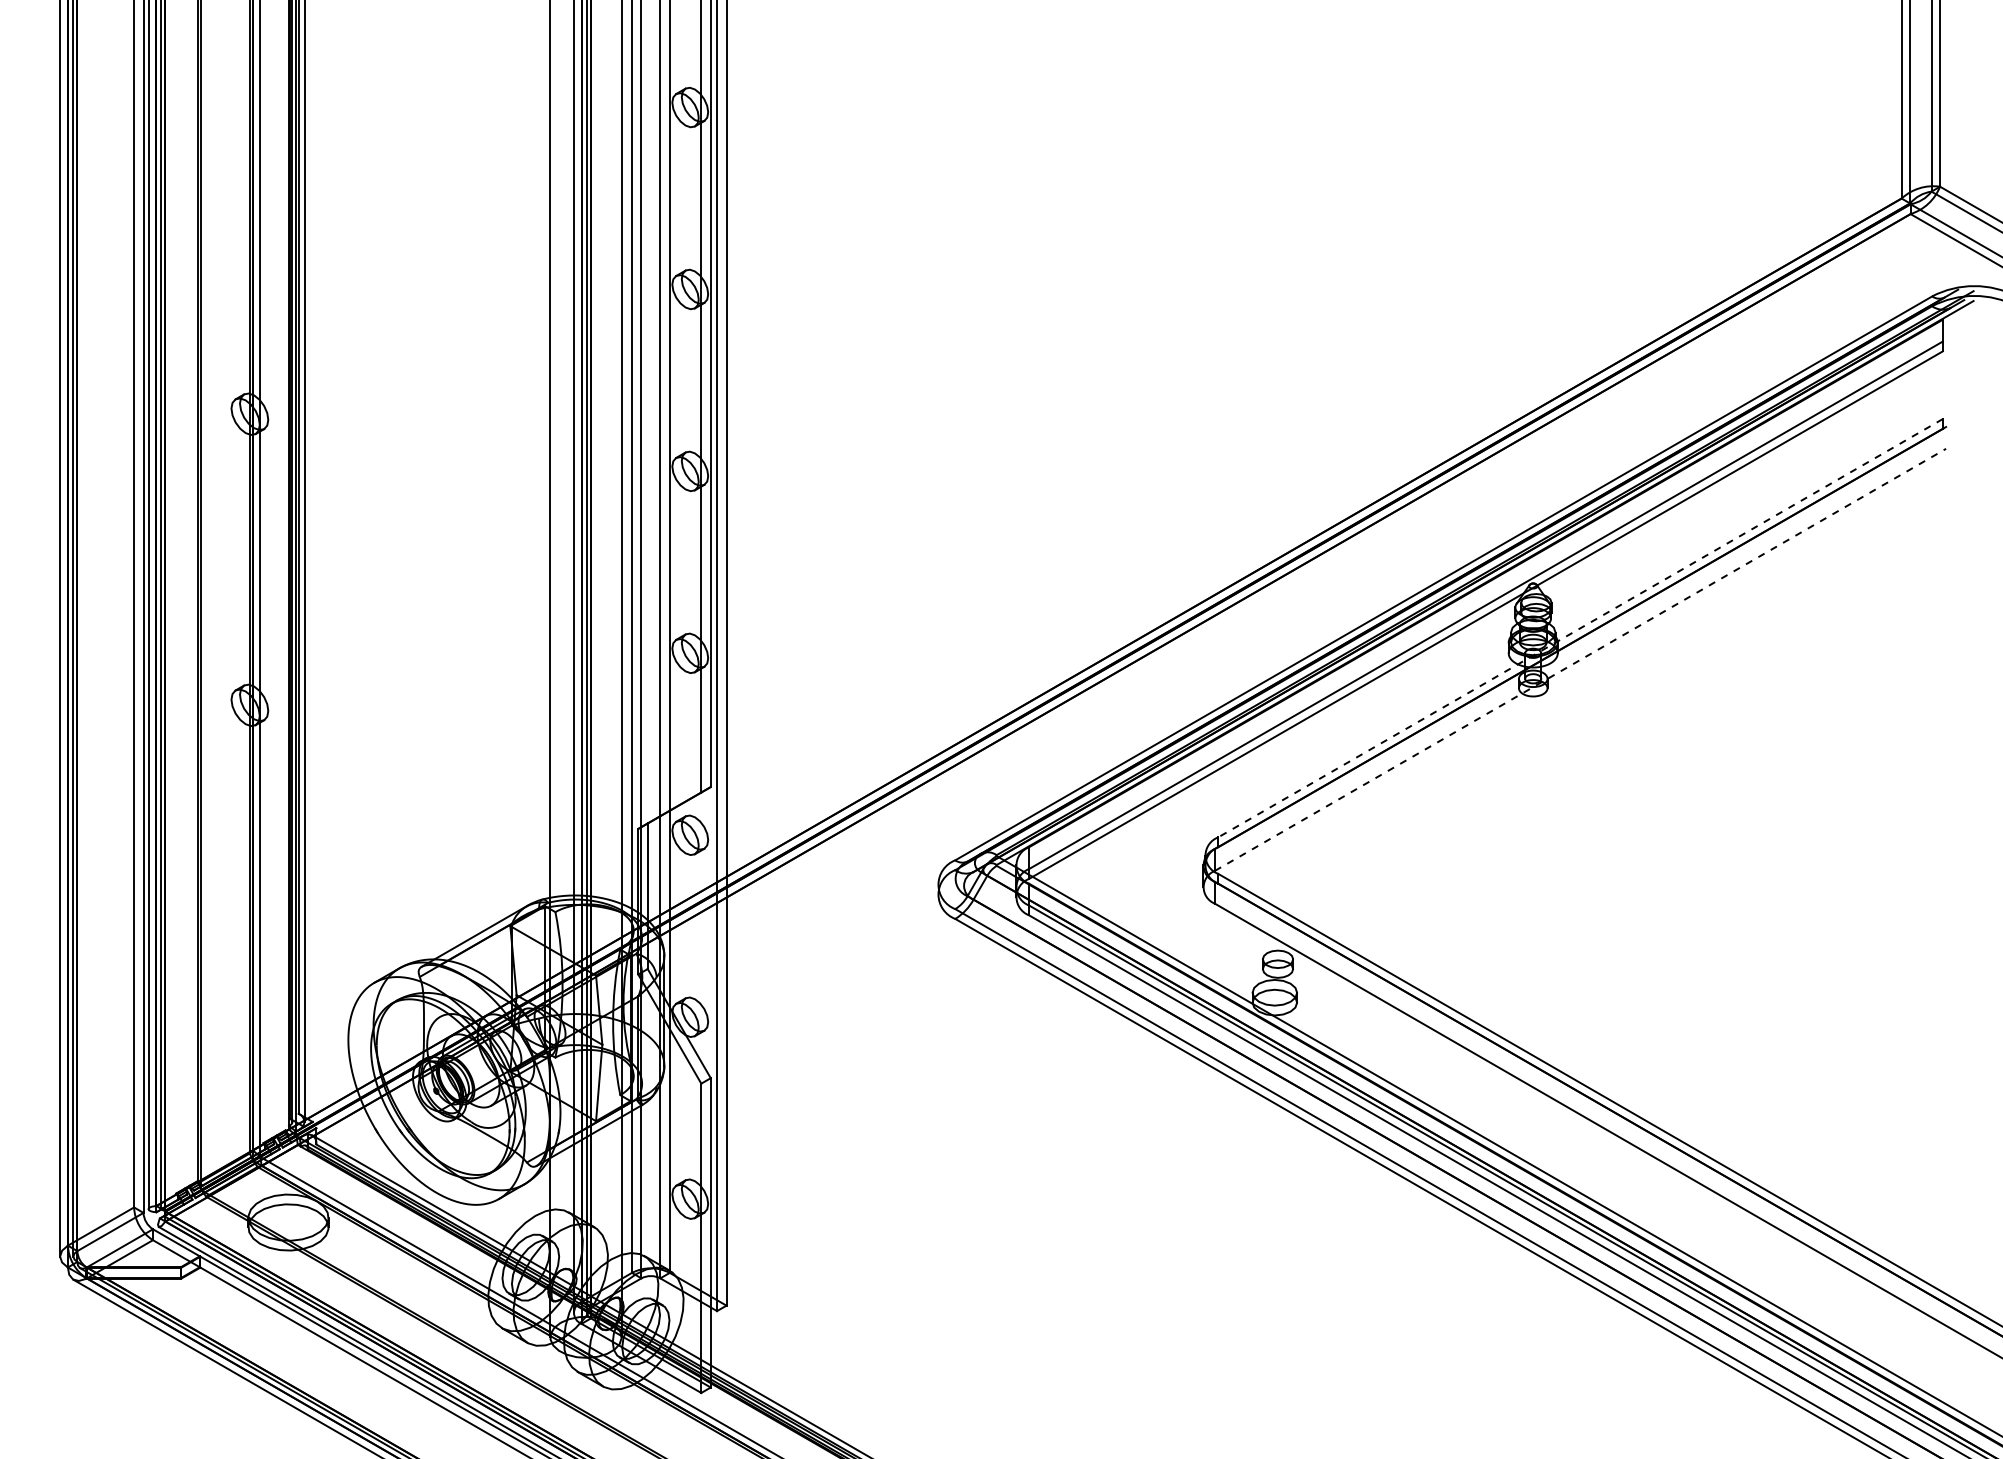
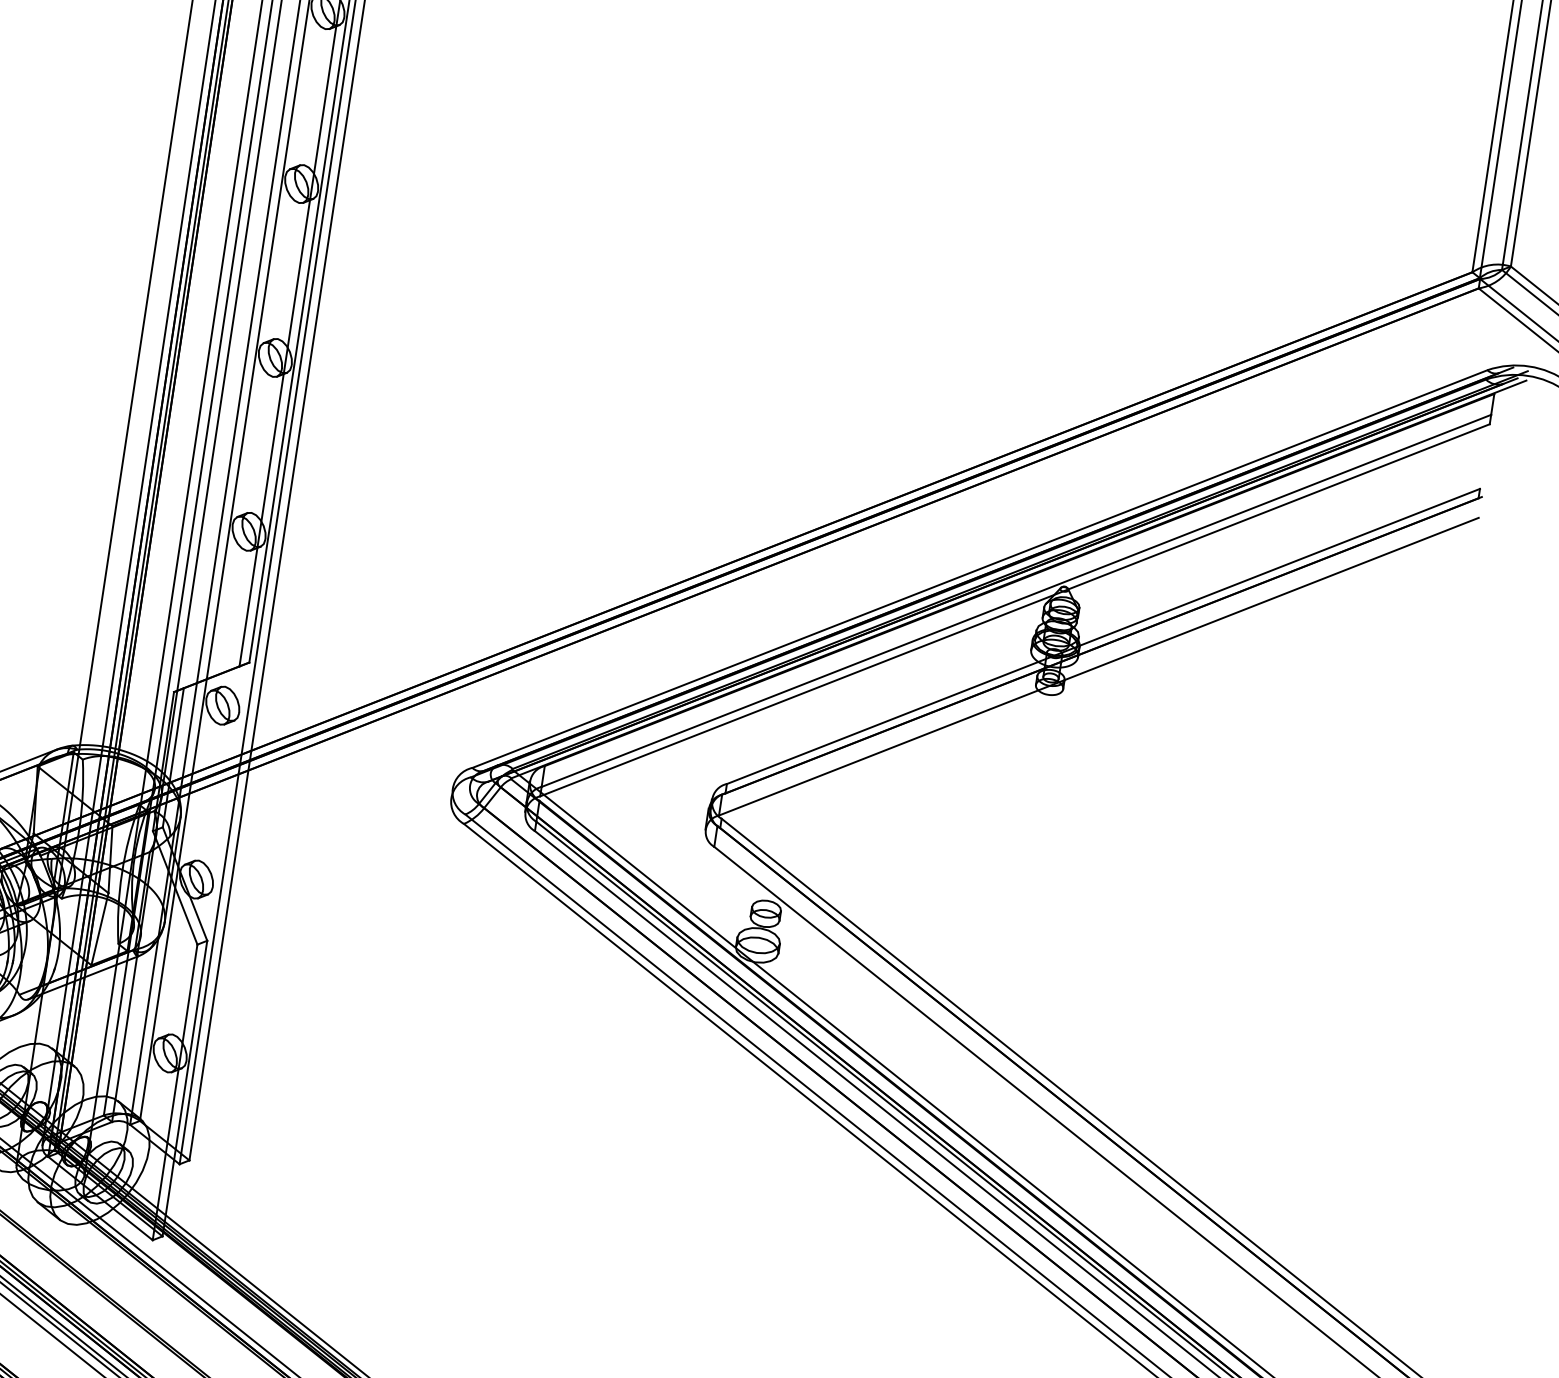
line: (1580, 628) -> (1103, 636), dashed -> solid
line: (1580, 659) -> (1098, 666), dashed -> solid

